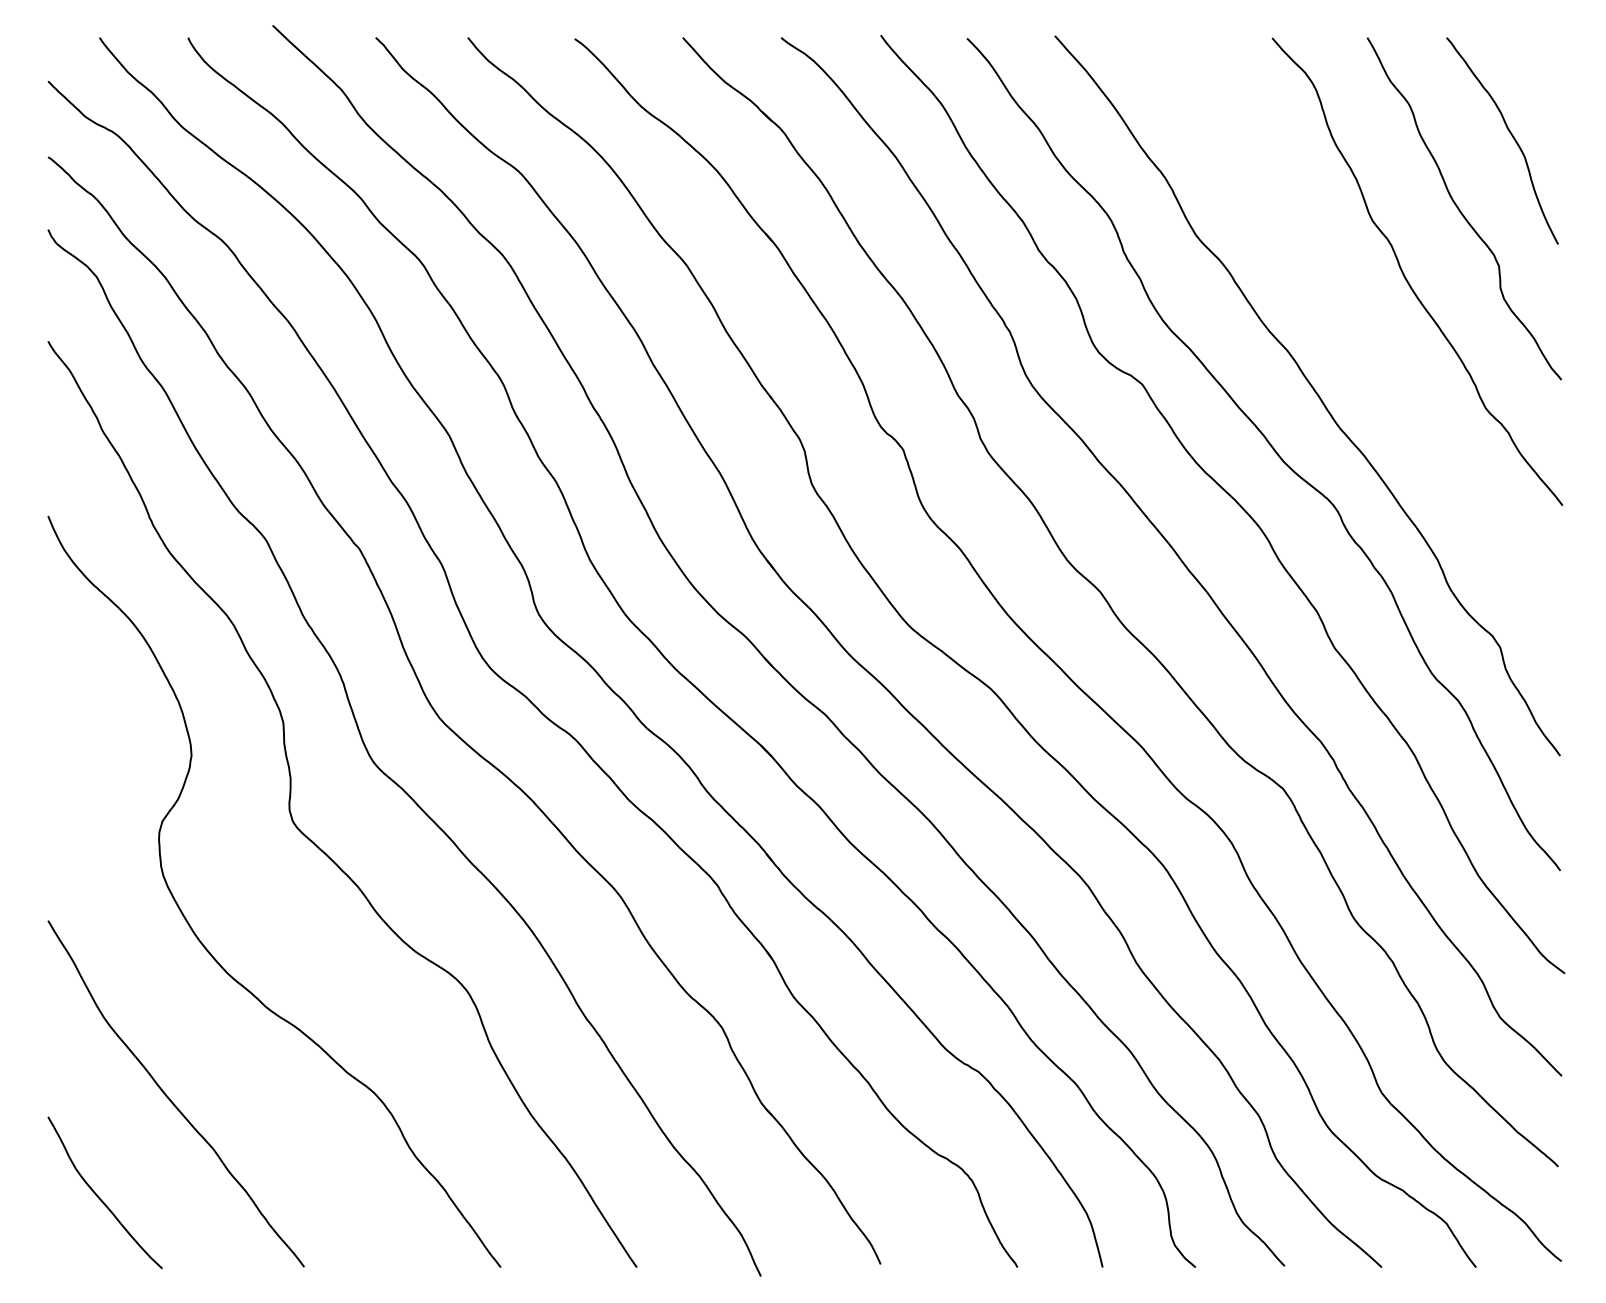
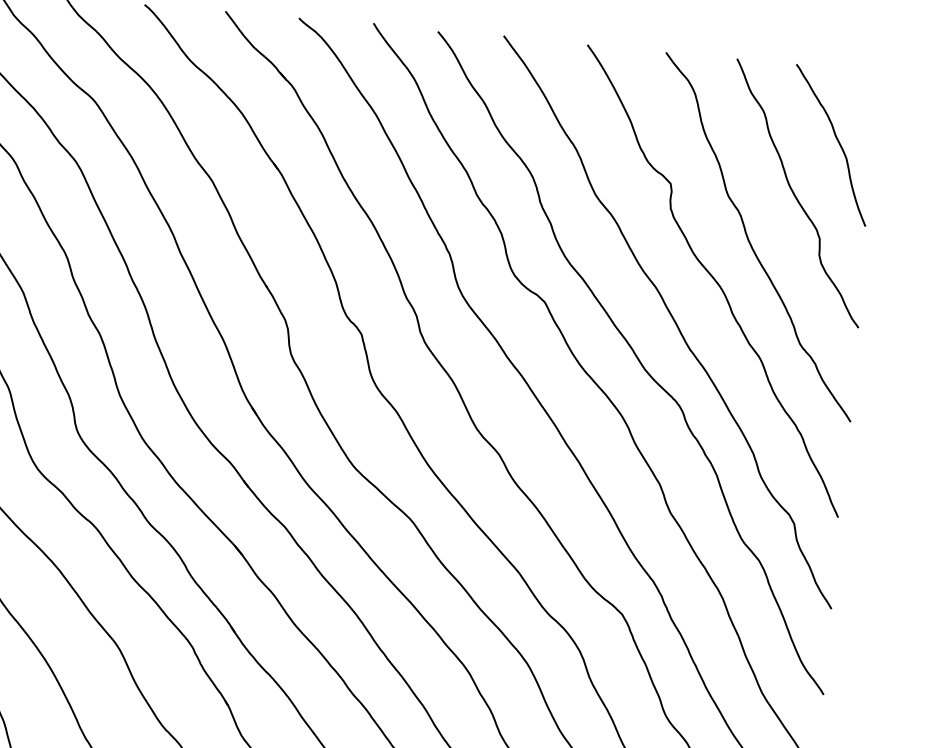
curve: (1363, 333) -> (713, 279), added

